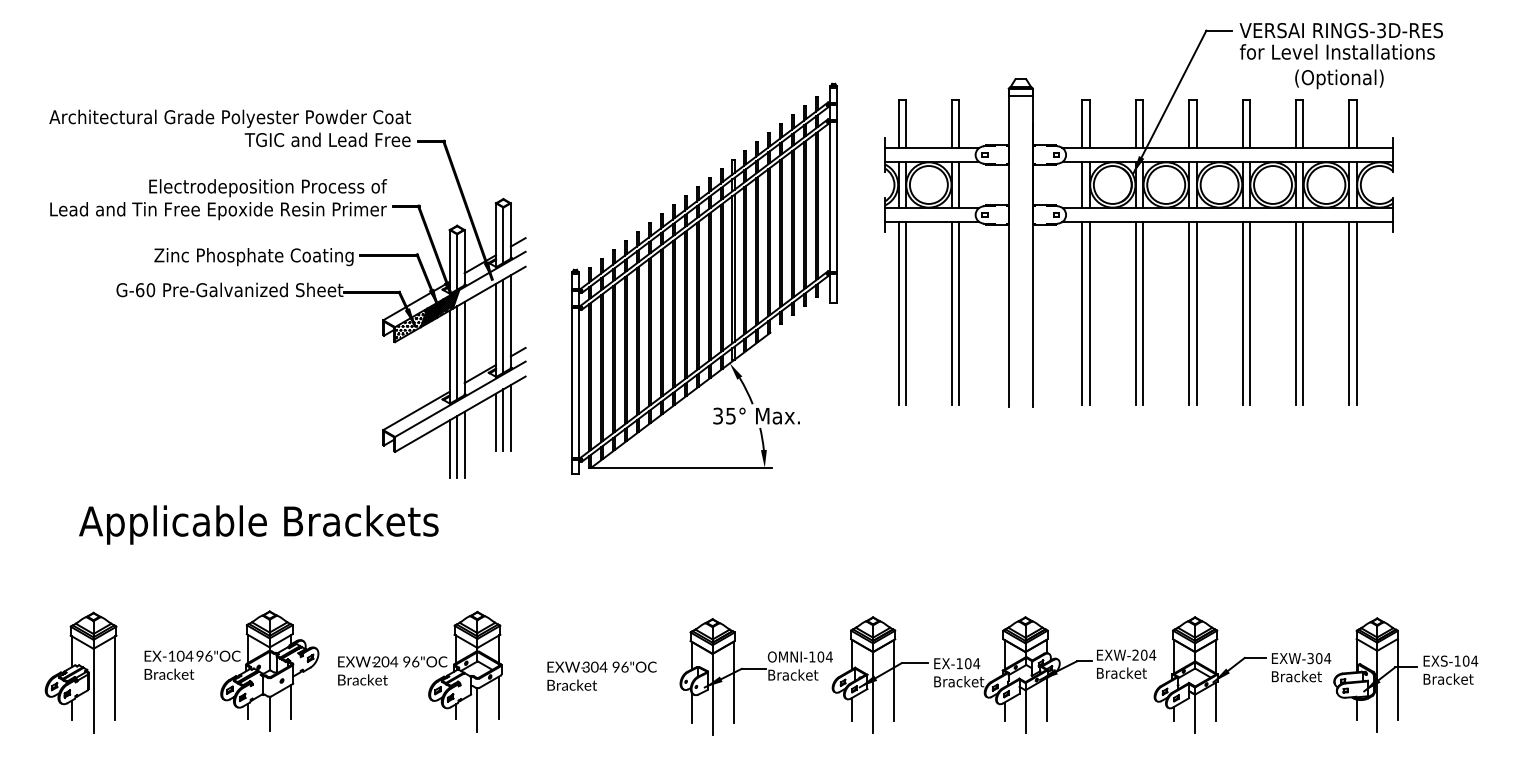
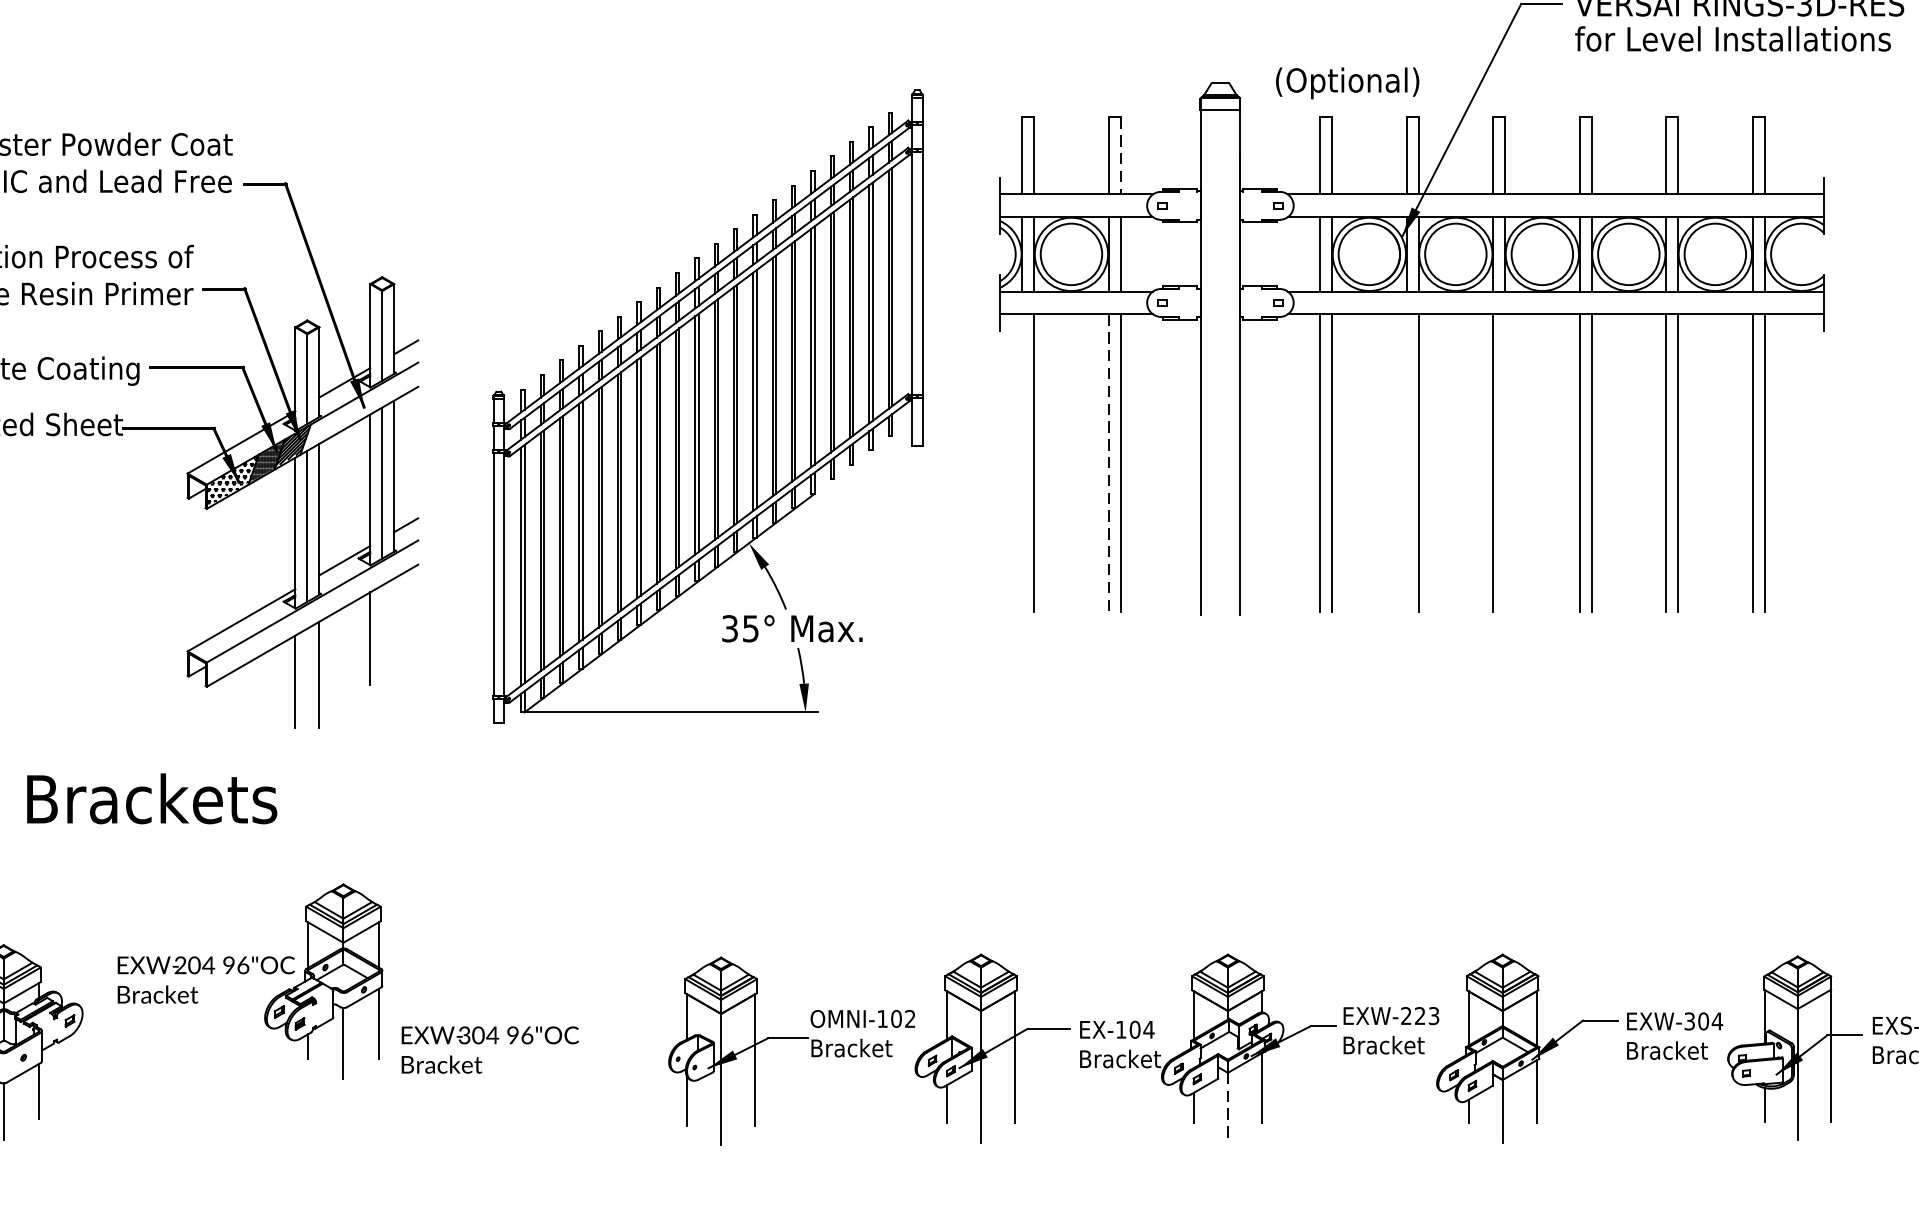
text: (1339, 79) -> (1347, 83), moved
line: (959, 124) -> (1121, 156), solid -> dashed
line: (898, 313) -> (1022, 462), removed
line: (951, 313) -> (1108, 462), solid -> dashed
line: (1135, 313) -> (1406, 462), removed
line: (1196, 313) -> (1504, 462), removed
line: (510, 417) -> (393, 631), removed
line: (503, 419) -> (382, 634), removed
line: (457, 446) -> (307, 677), removed
text: (1148, 654) -> (1427, 1014), EXW-204 -> EXW-223
text: (828, 656) -> (908, 1018), OMNI-104 -> OMNI-102
part: (420, 671) -> (251, 980), moved
text: (601, 675) -> (489, 1048), moved
line: (1025, 711) -> (1227, 1107), solid -> dashed

